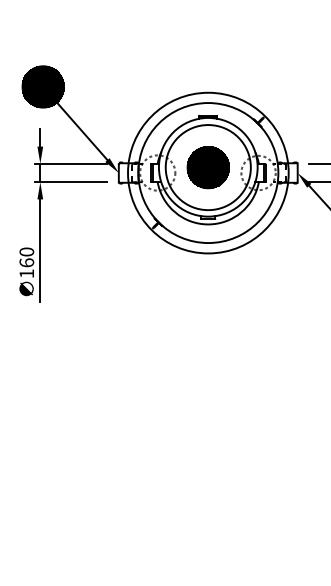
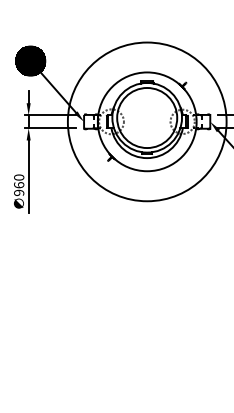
part: (207, 167) -> (146, 117), removed
circle: (208, 172) -> (147, 121), size x1.4
text: (26, 273) -> (18, 192), 160 -> 960

